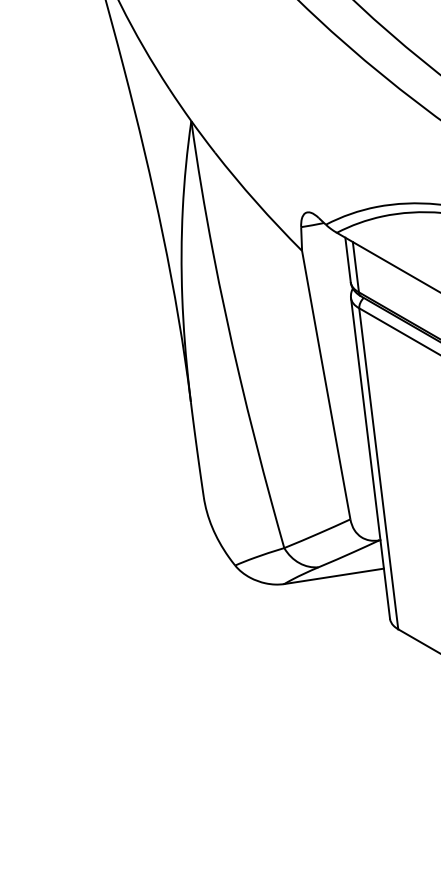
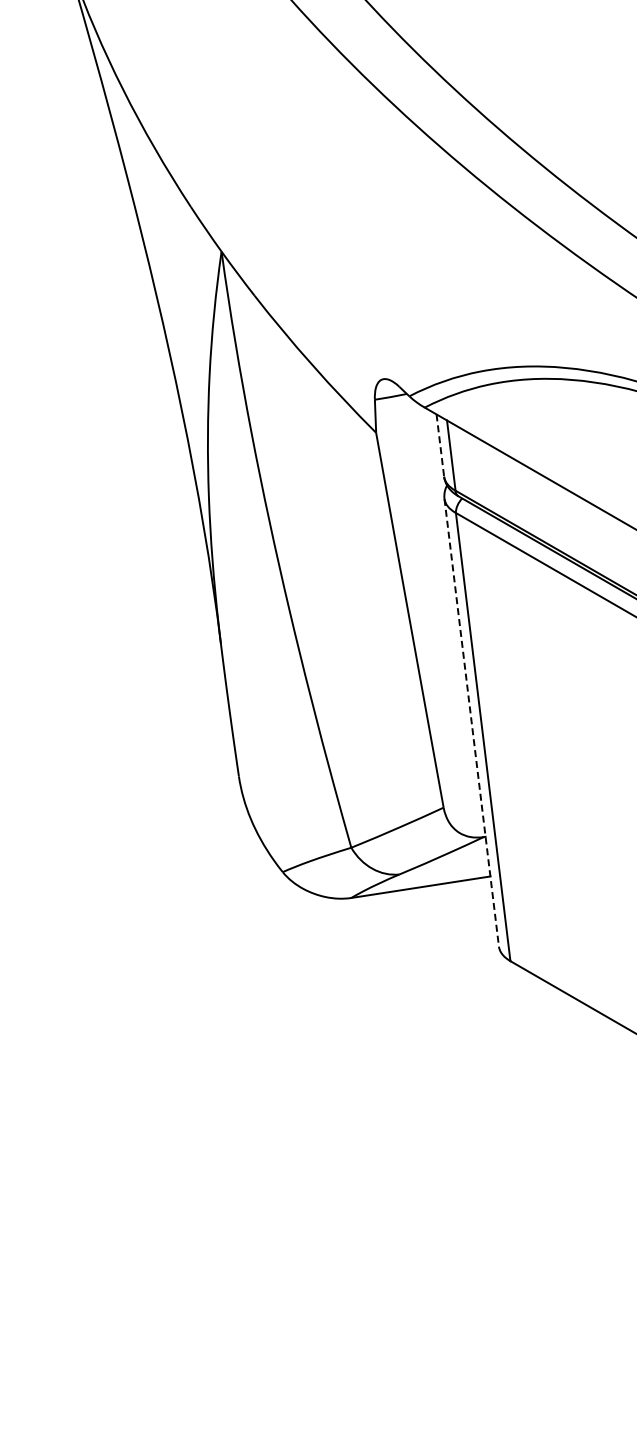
line: (348, 260) -> (440, 446), solid -> dashed
line: (370, 458) -> (471, 722), solid -> dashed

